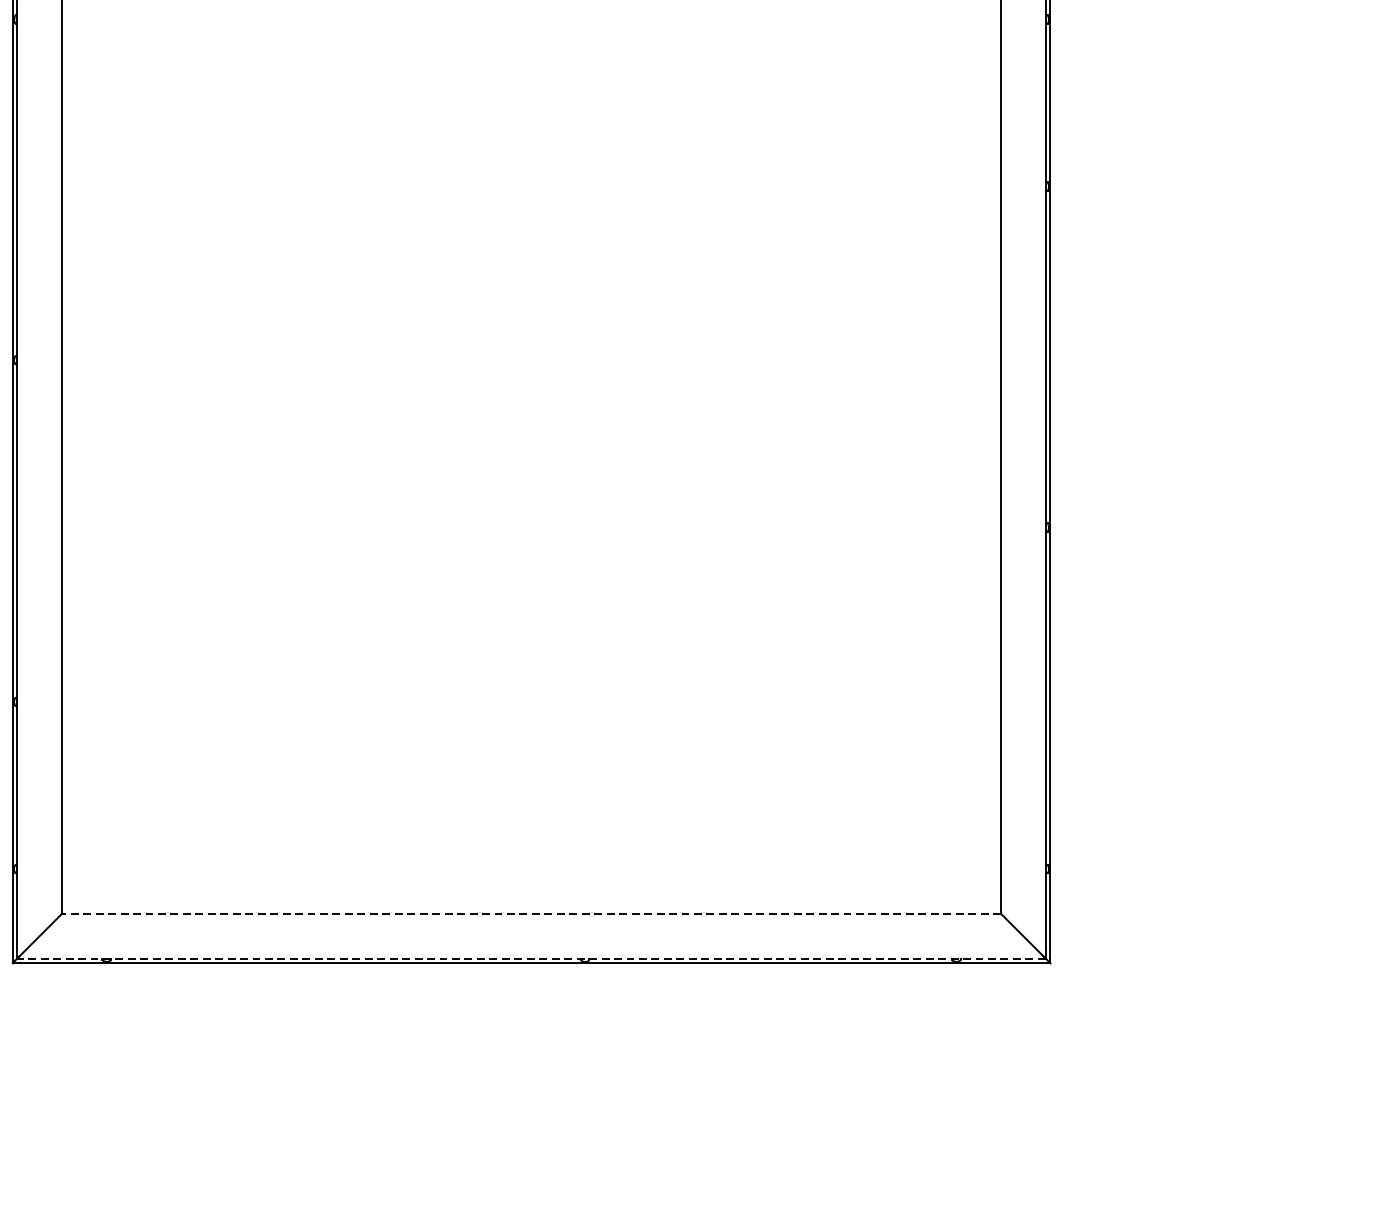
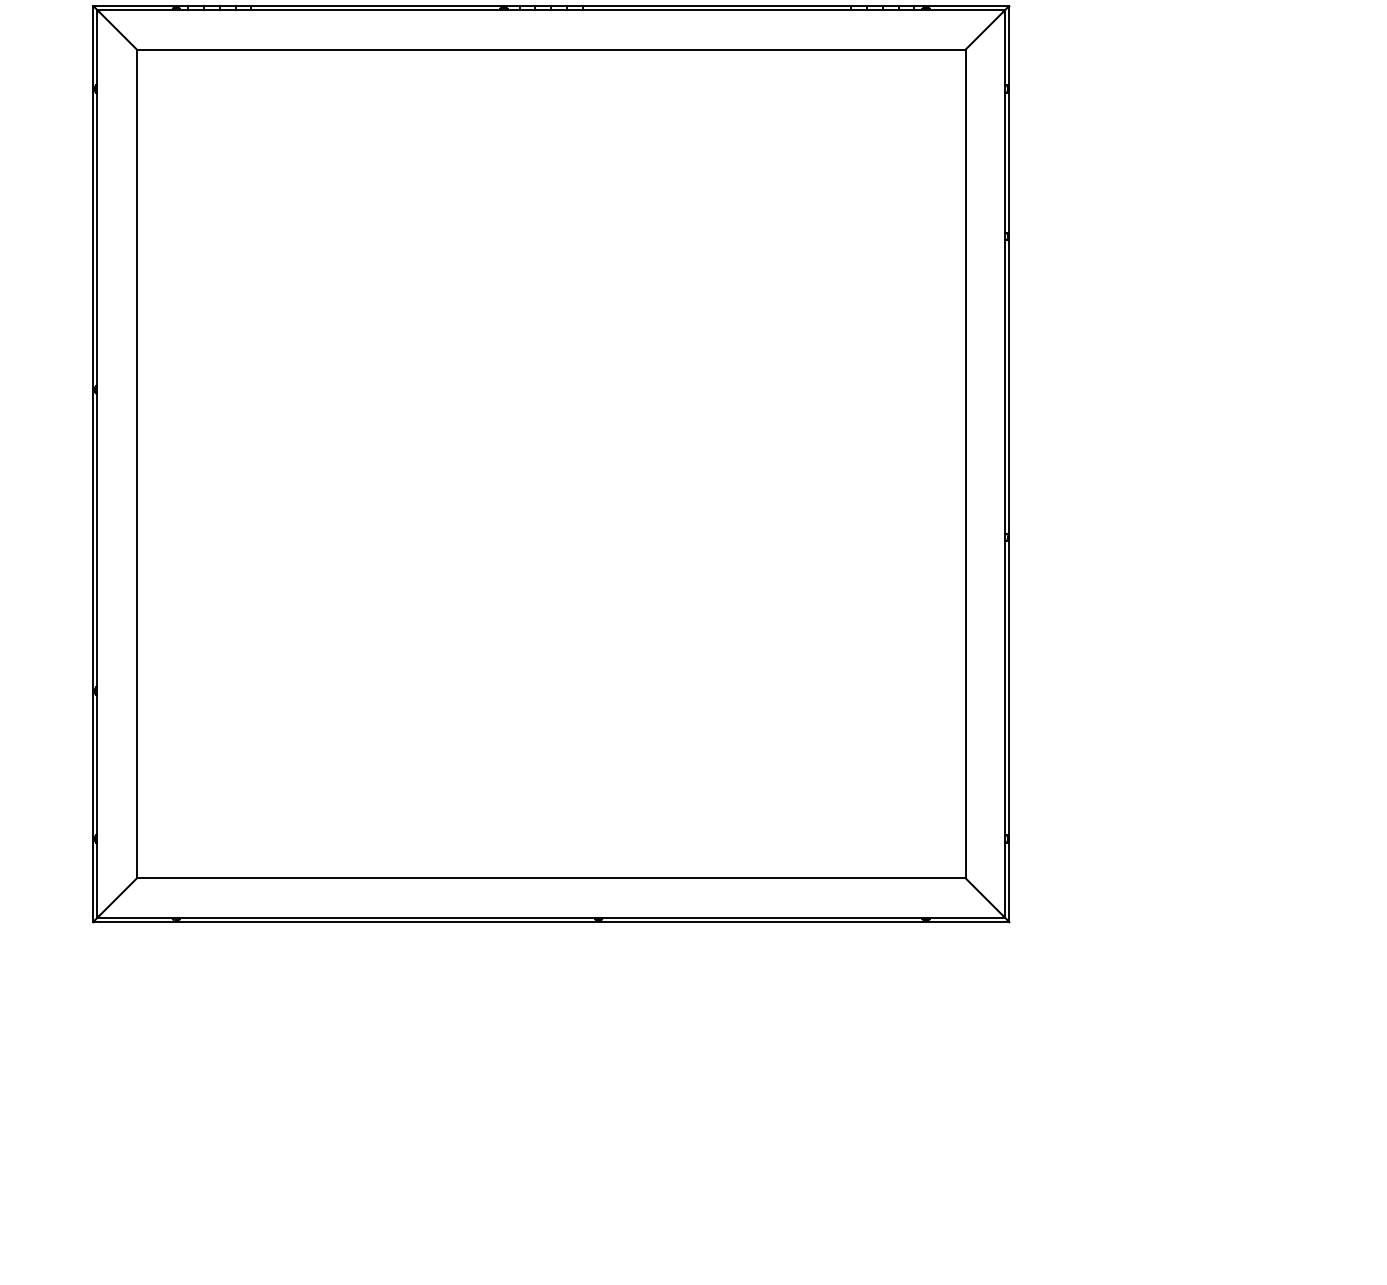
line: (530, 914) -> (550, 878), dashed -> solid
line: (531, 958) -> (551, 917), dashed -> solid

